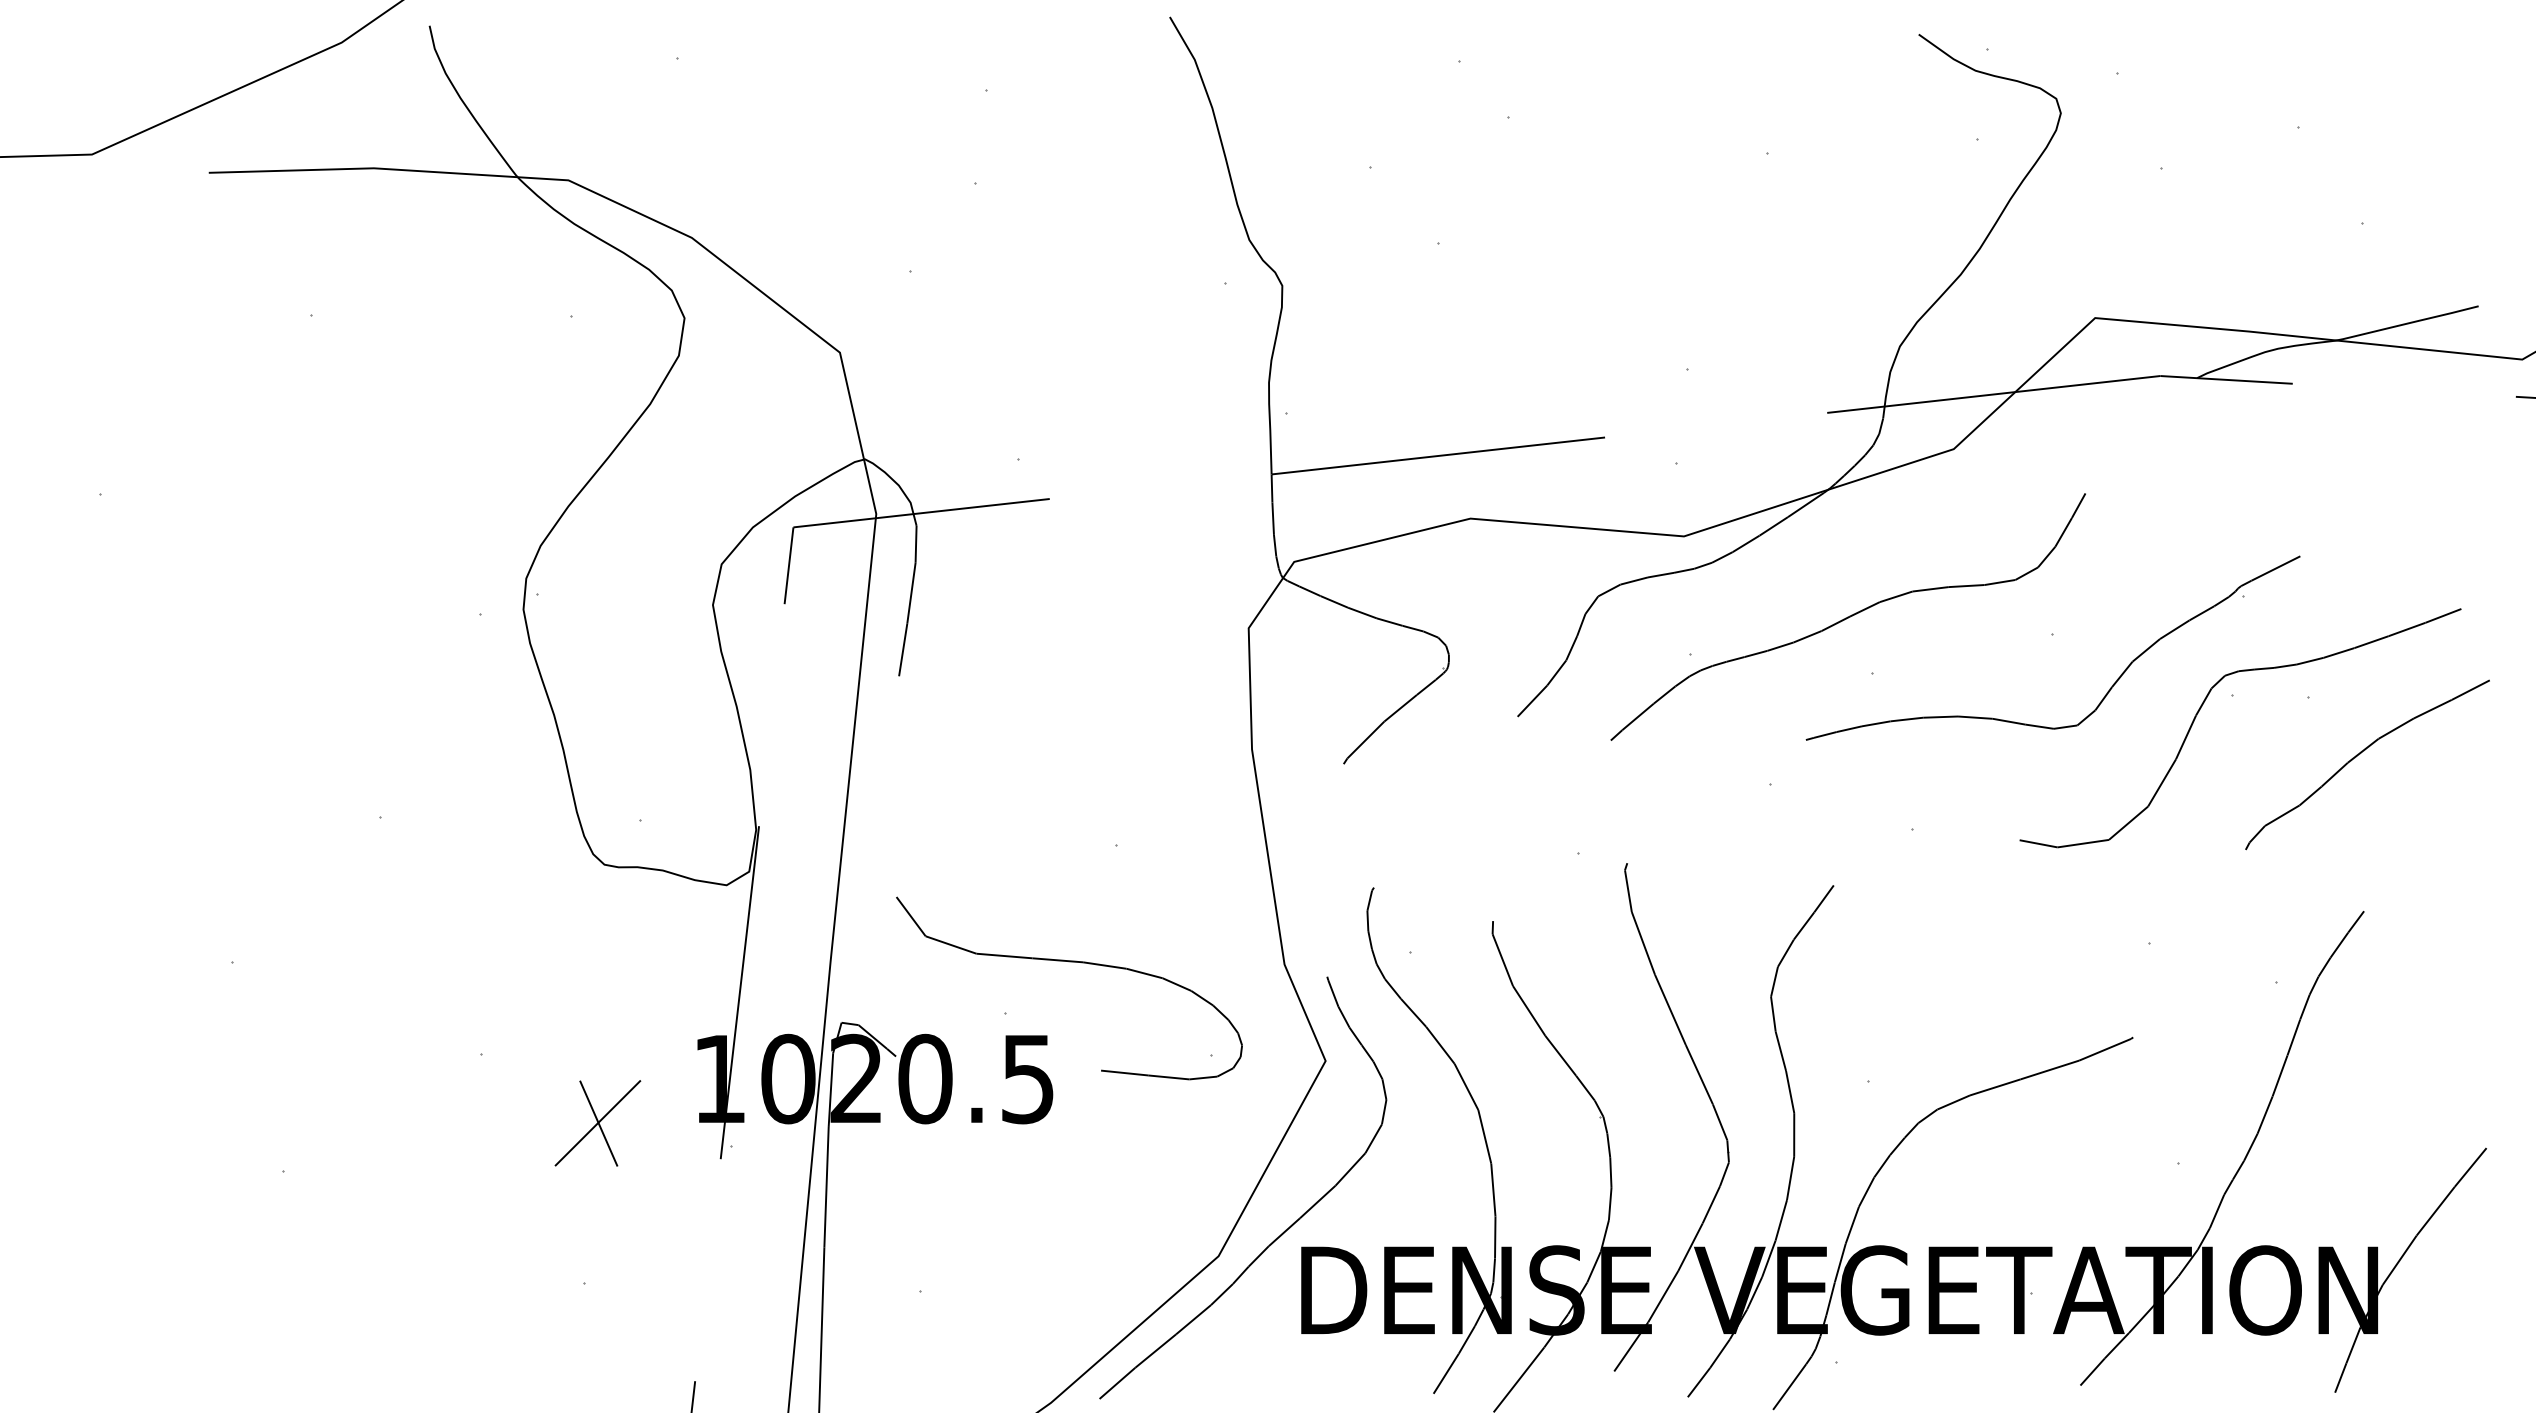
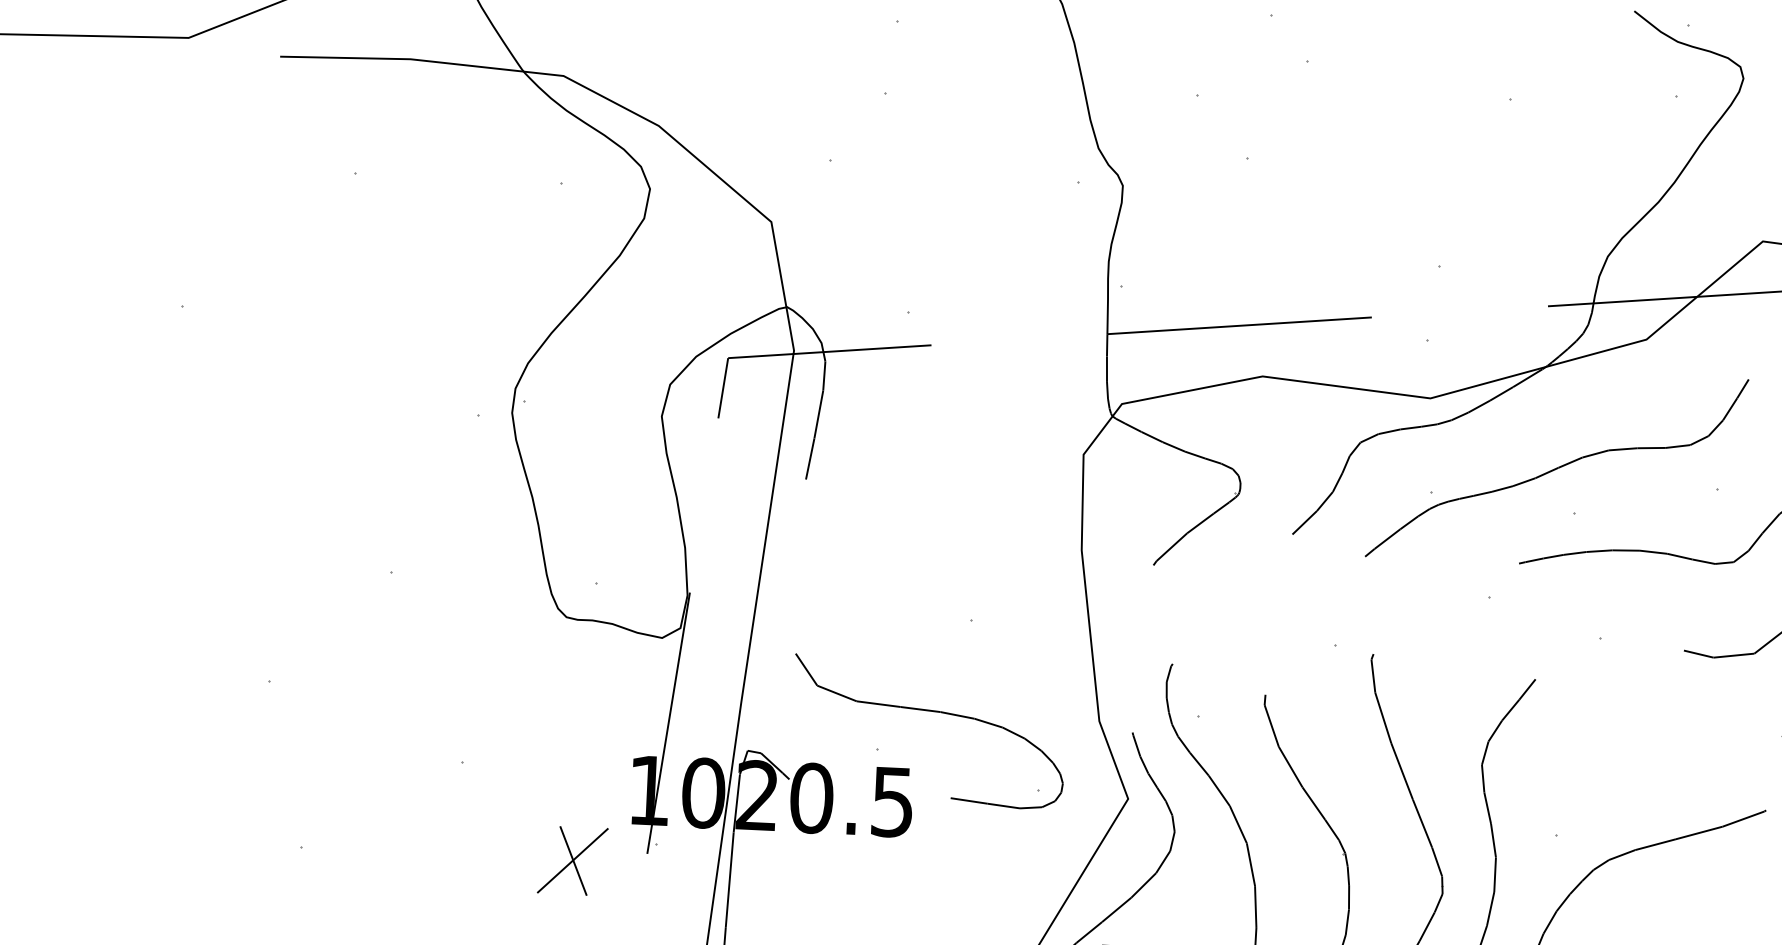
part: (597, 1123) -> (572, 860), moved

